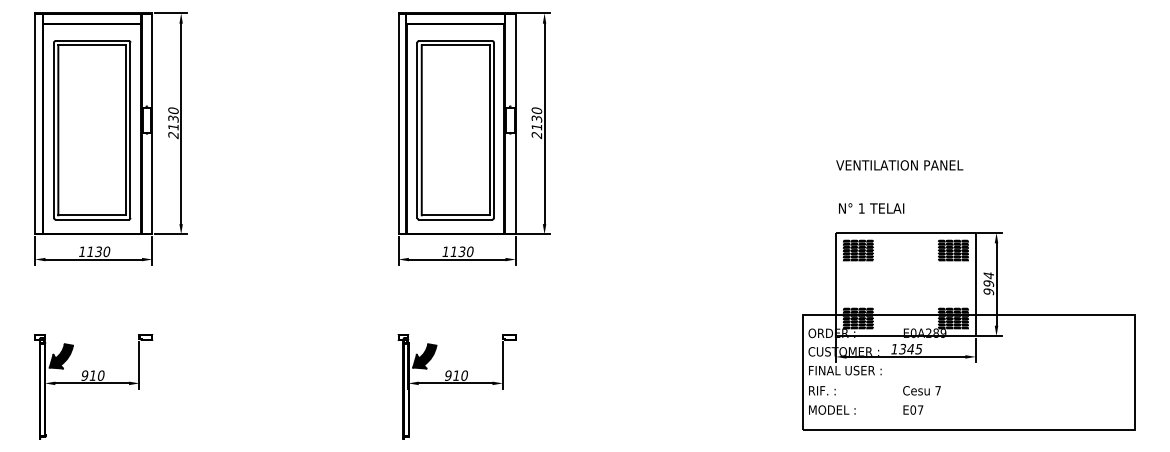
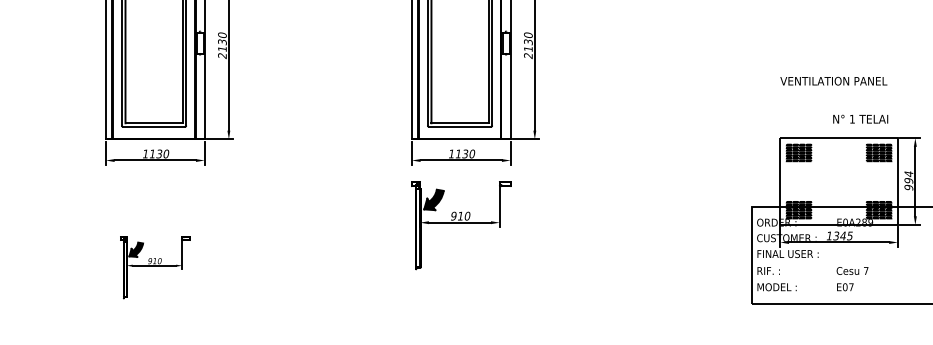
text: (871, 208) -> (860, 119), moved
part: (93, 386) -> (155, 267), size x0.7
part: (456, 386) -> (460, 225), moved

